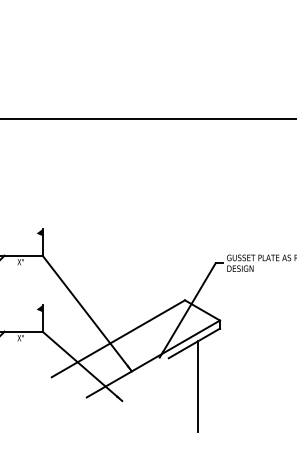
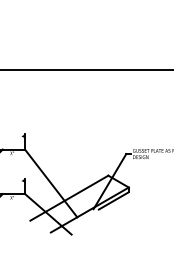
line: (198, 385) -> (116, 225), removed

